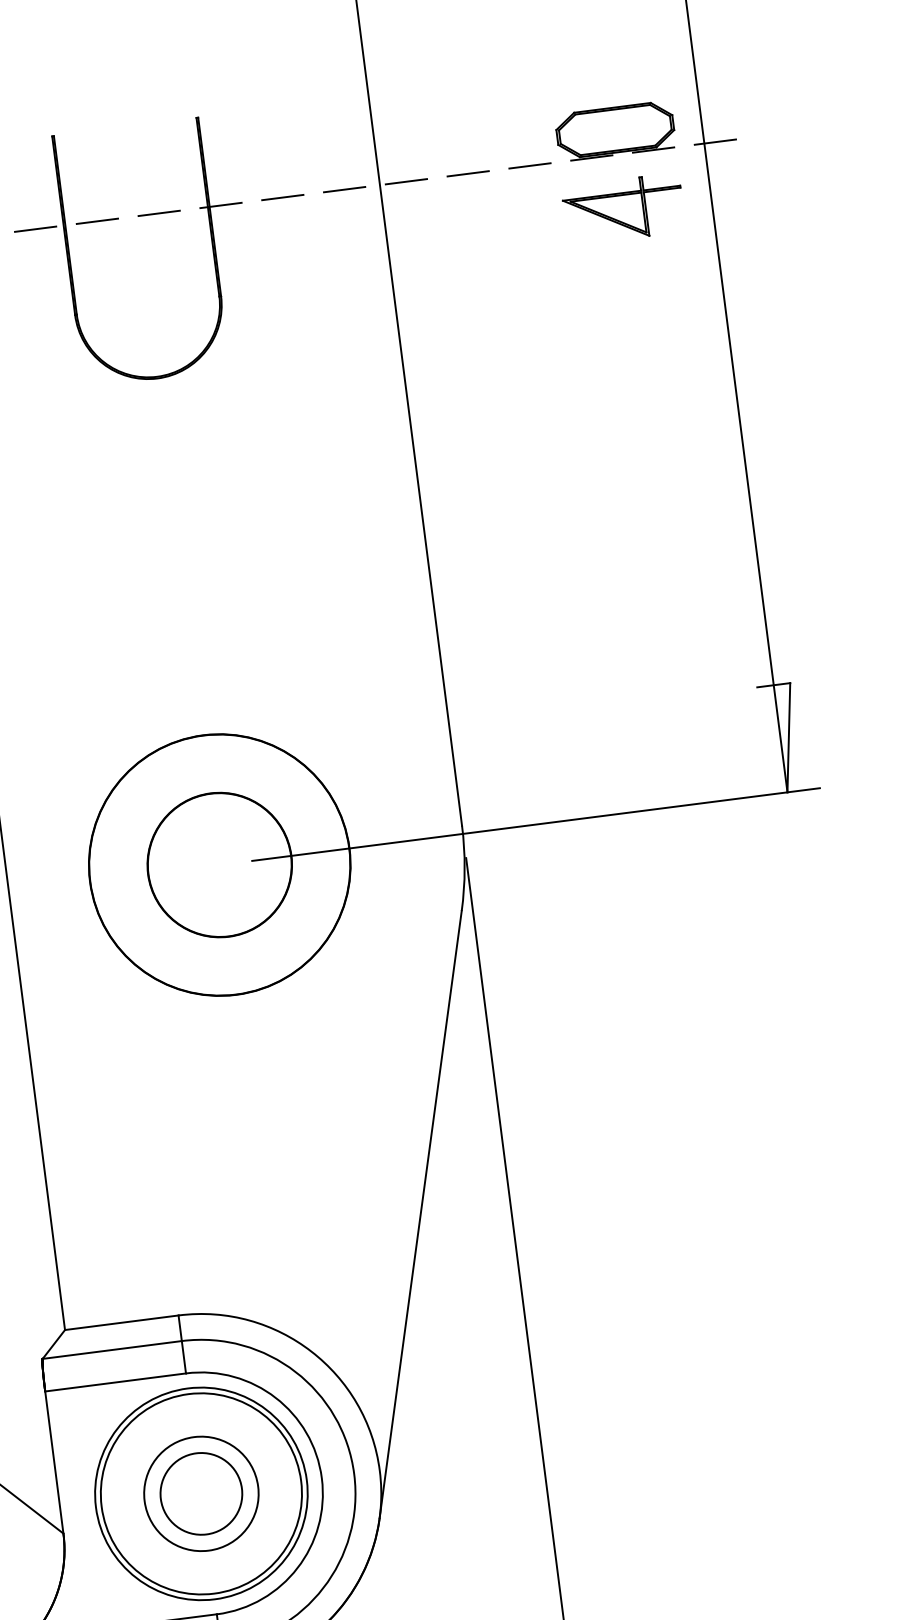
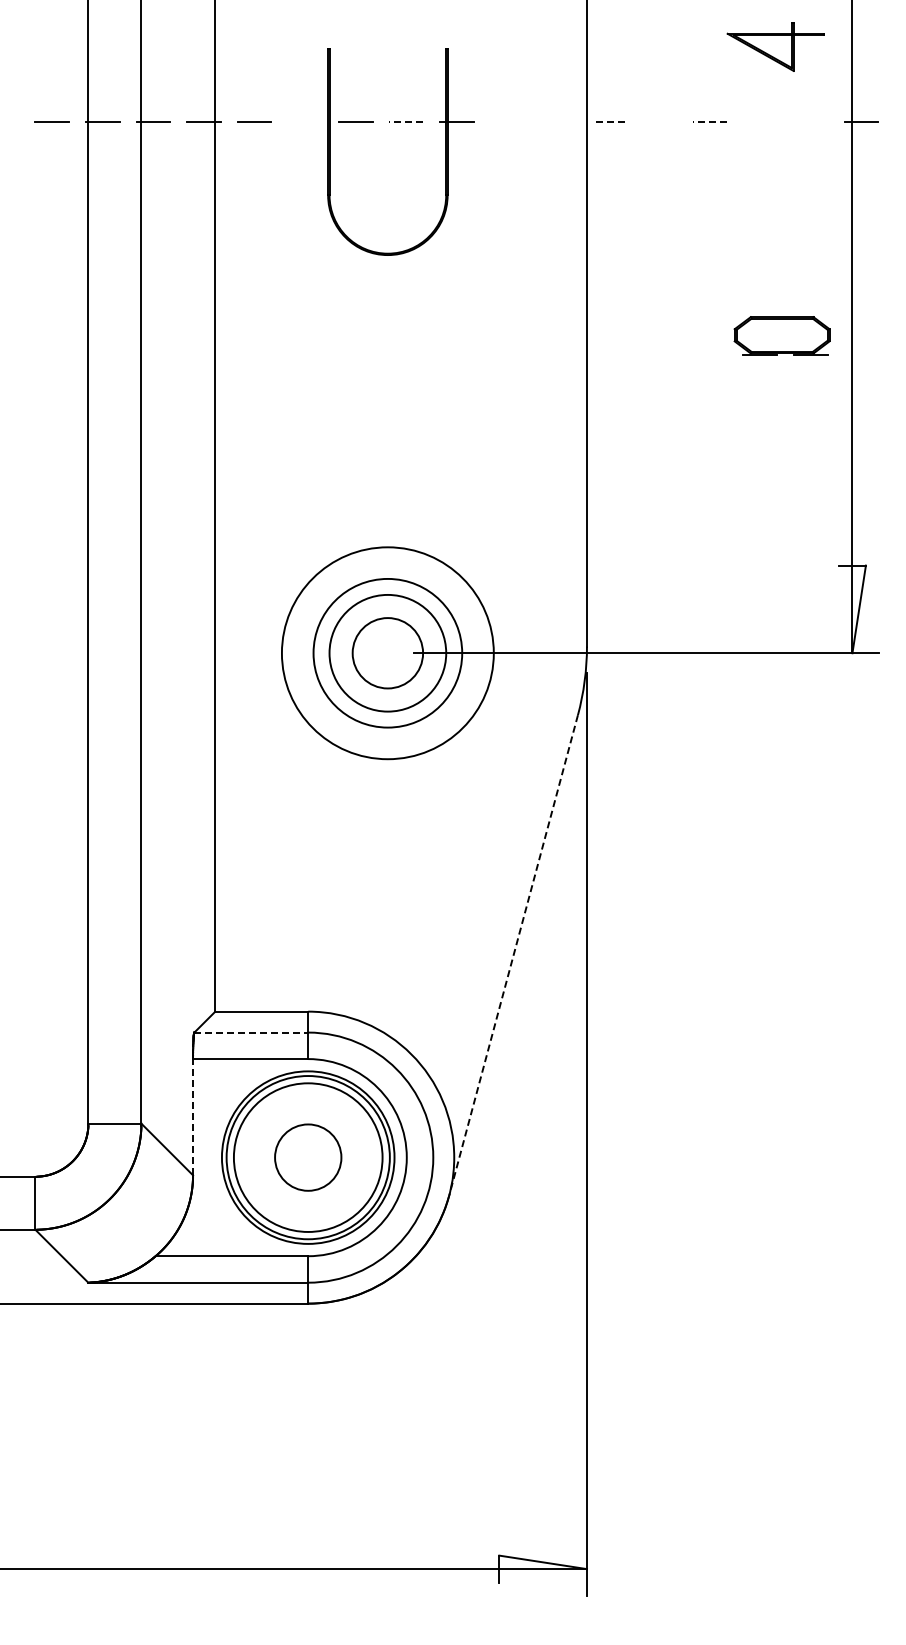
part: (614, 130) -> (781, 335), moved
line: (529, 166) -> (709, 122), solid -> dashed
line: (467, 172) -> (658, 121), removed
line: (406, 181) -> (608, 122), solid -> dashed
line: (343, 188) -> (557, 121), removed
line: (282, 197) -> (507, 122), removed
part: (623, 208) -> (775, 46), moved
line: (159, 213) -> (406, 122), solid -> dashed
line: (36, 229) -> (305, 122), removed
circle: (219, 864) -> (387, 652), size x0.6
circle: (219, 865) -> (387, 653), size x0.7
line: (420, 1214) -> (513, 955), solid -> dashed
line: (112, 1349) -> (251, 1032), solid -> dashed
line: (54, 1461) -> (193, 1116), solid -> dashed
circle: (200, 1493) -> (307, 1157), size x1.6

